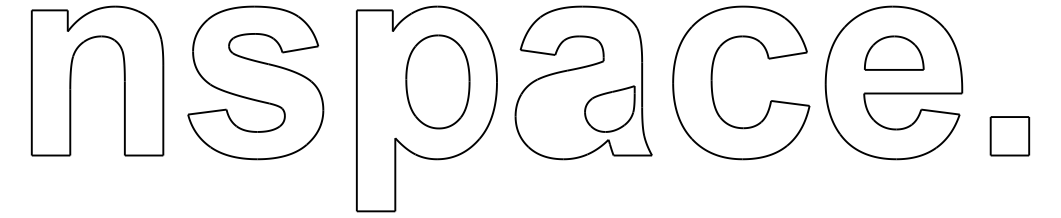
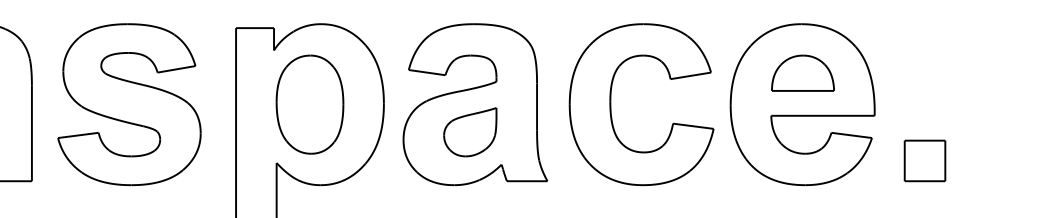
part: (437, 81) -> (309, 104), moved
part: (609, 108) -> (469, 131), moved

